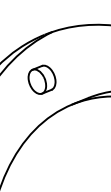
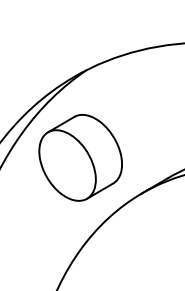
part: (41, 79) -> (79, 157), size x1.67

